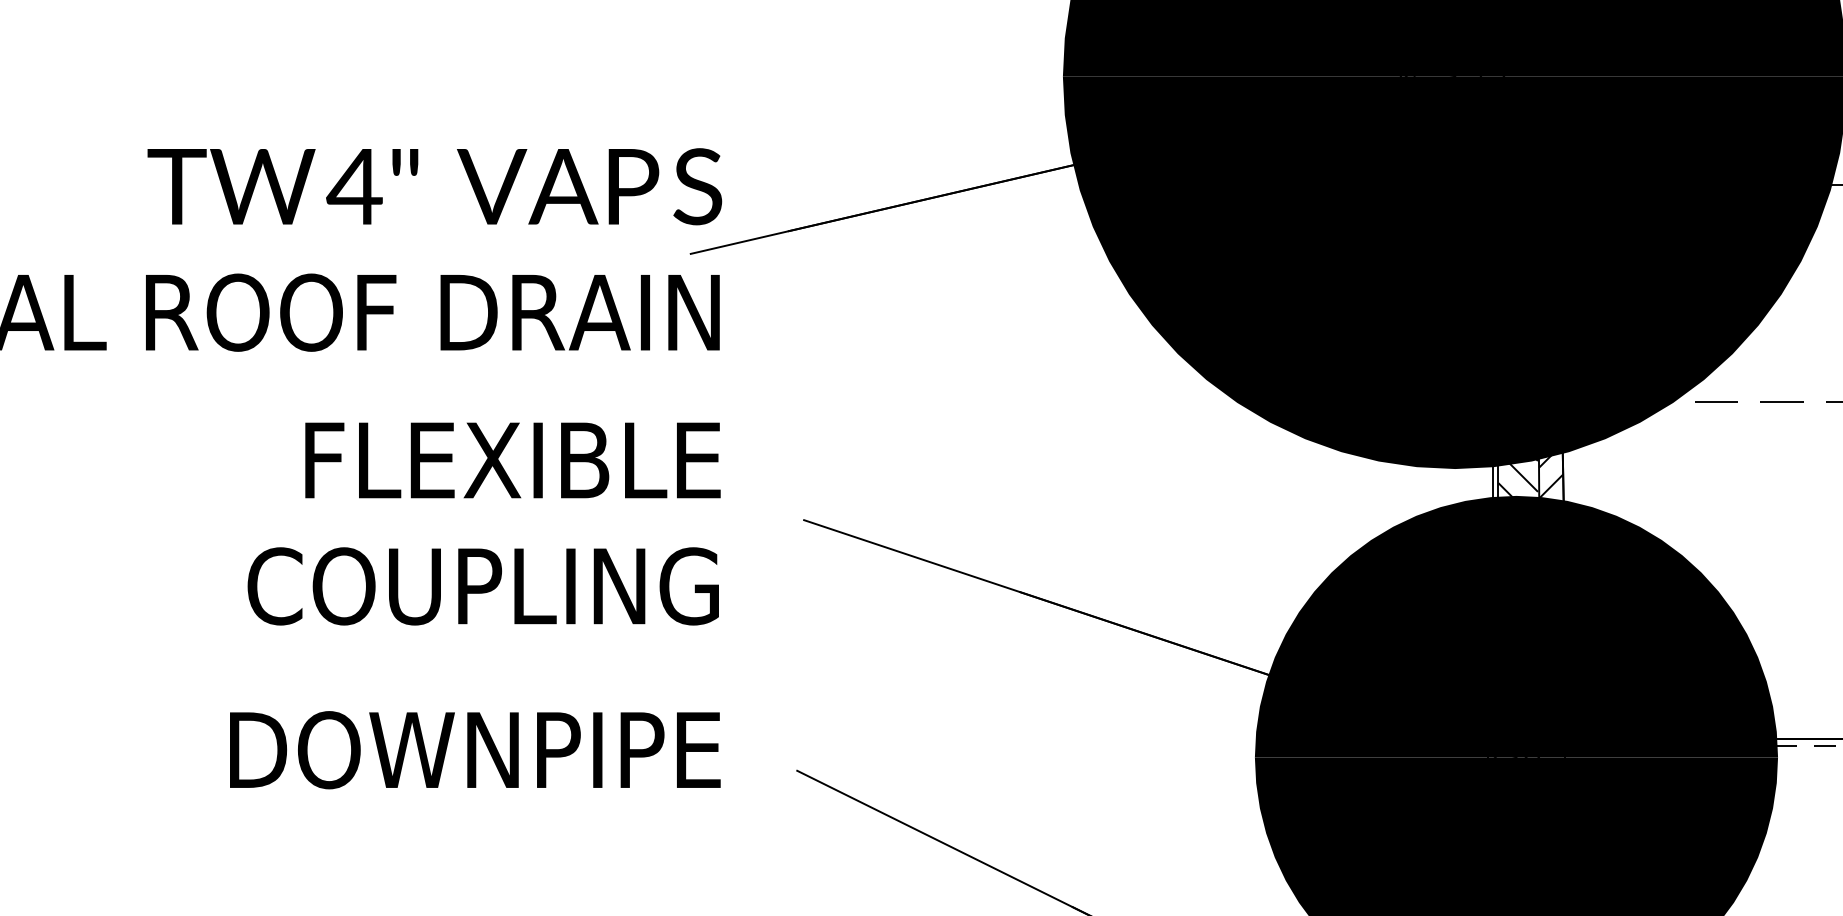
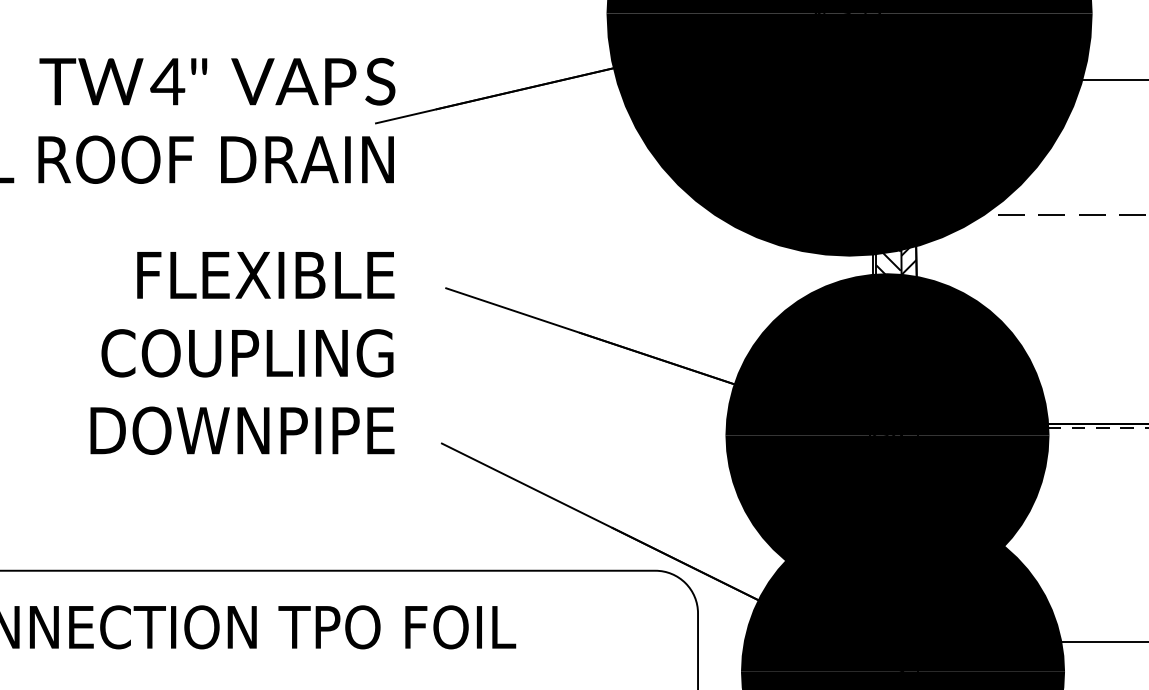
text: (483, 523) -> (247, 314), moved

